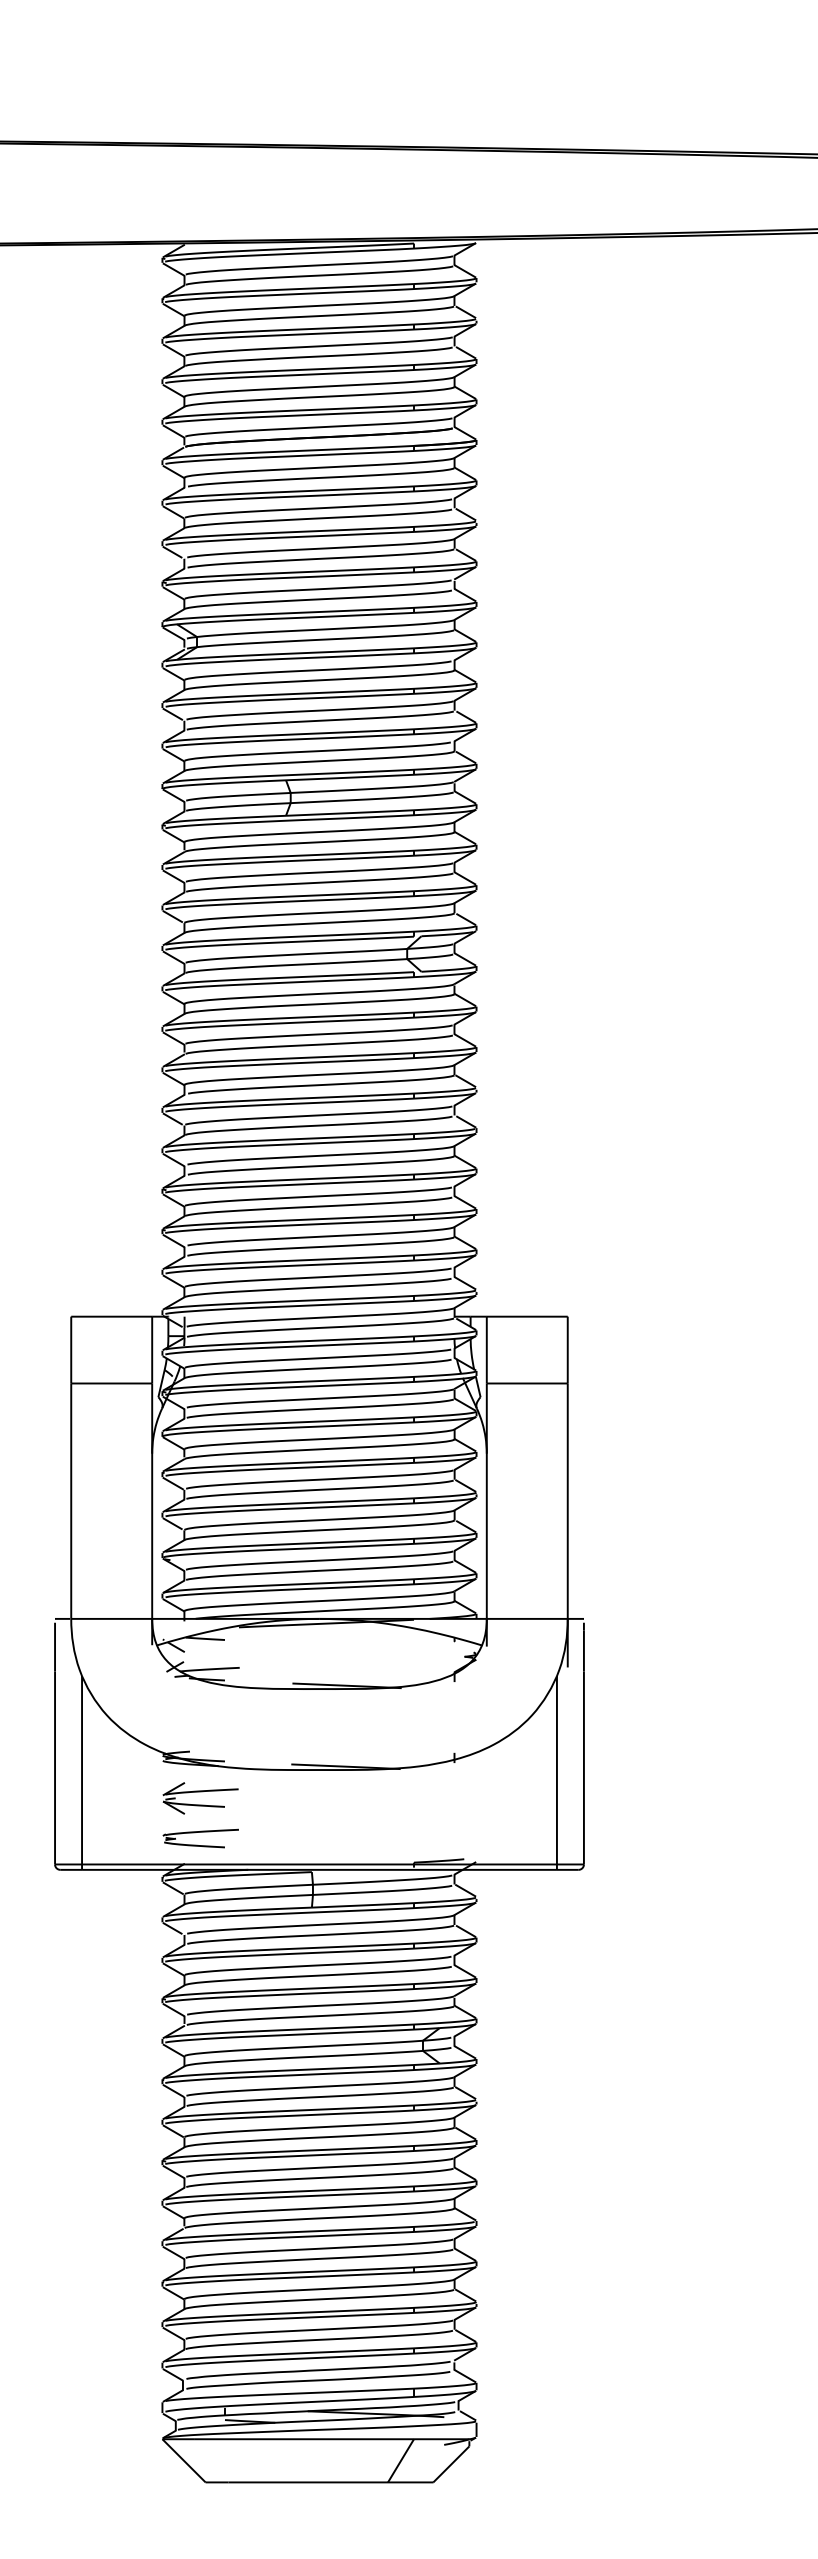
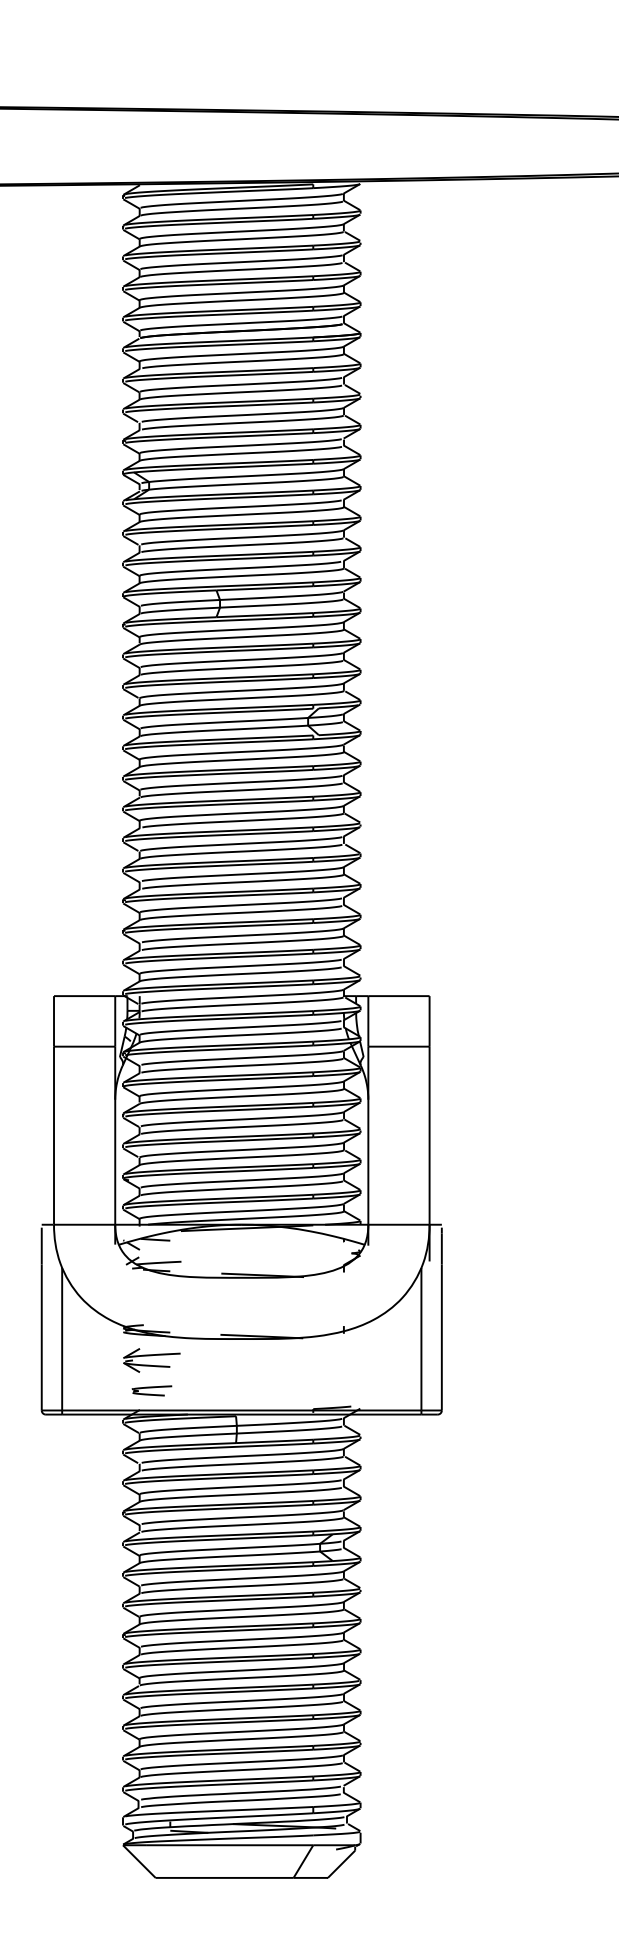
part: (200, 1838) -> (151, 1390), size x0.7

